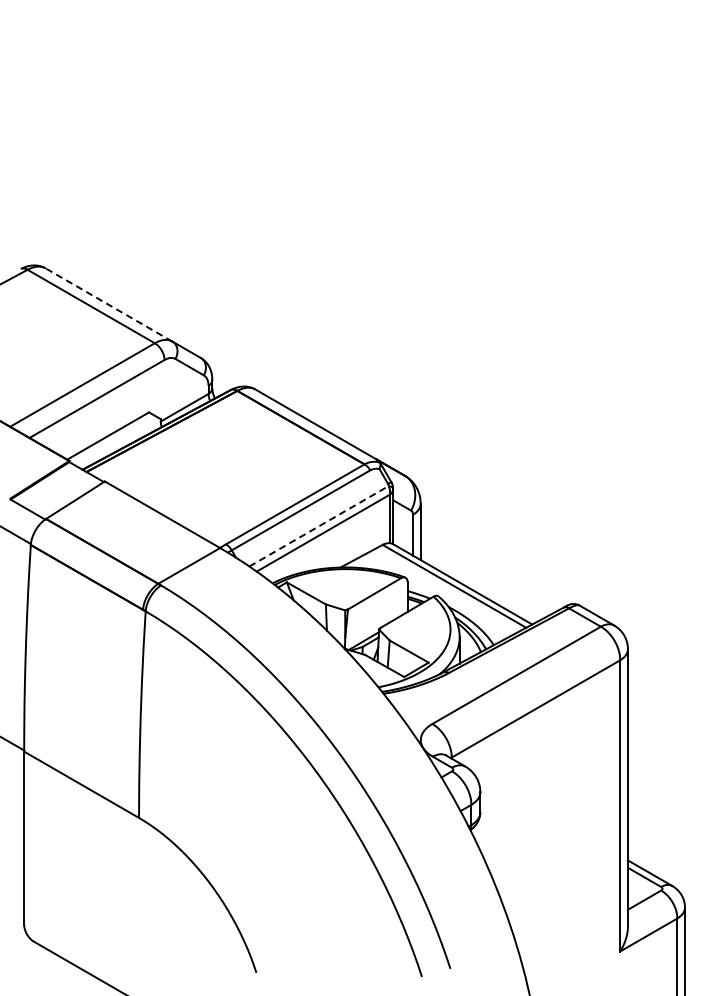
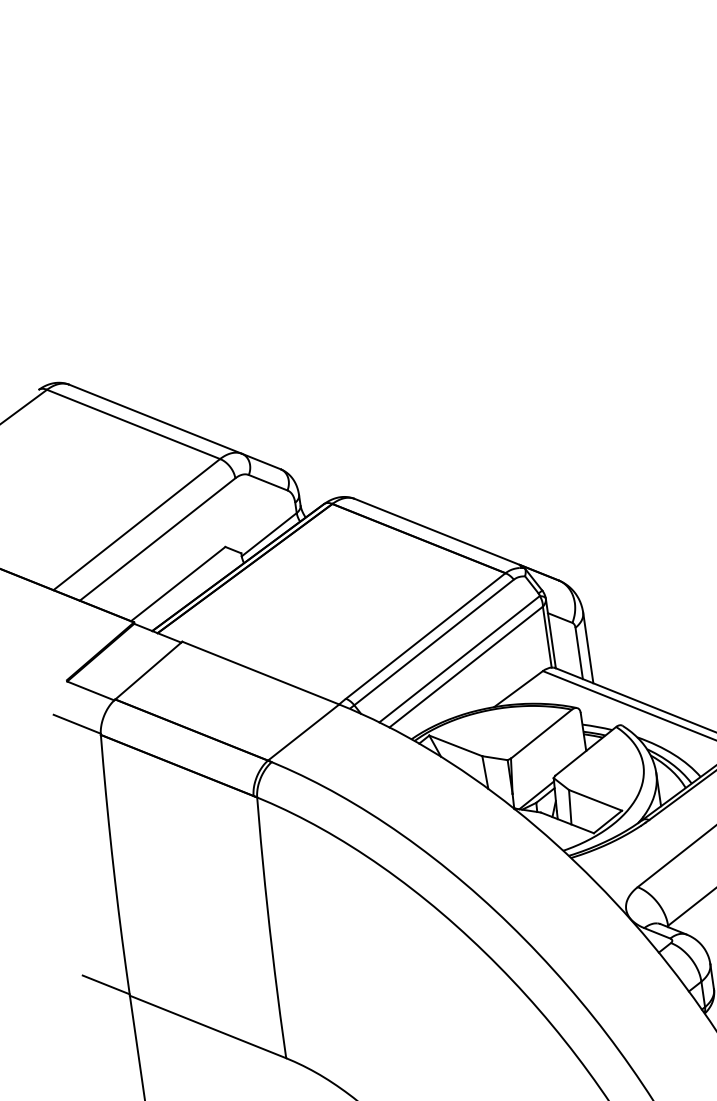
line: (108, 304) -> (154, 418), dashed -> solid
line: (319, 526) -> (460, 659), dashed -> solid

